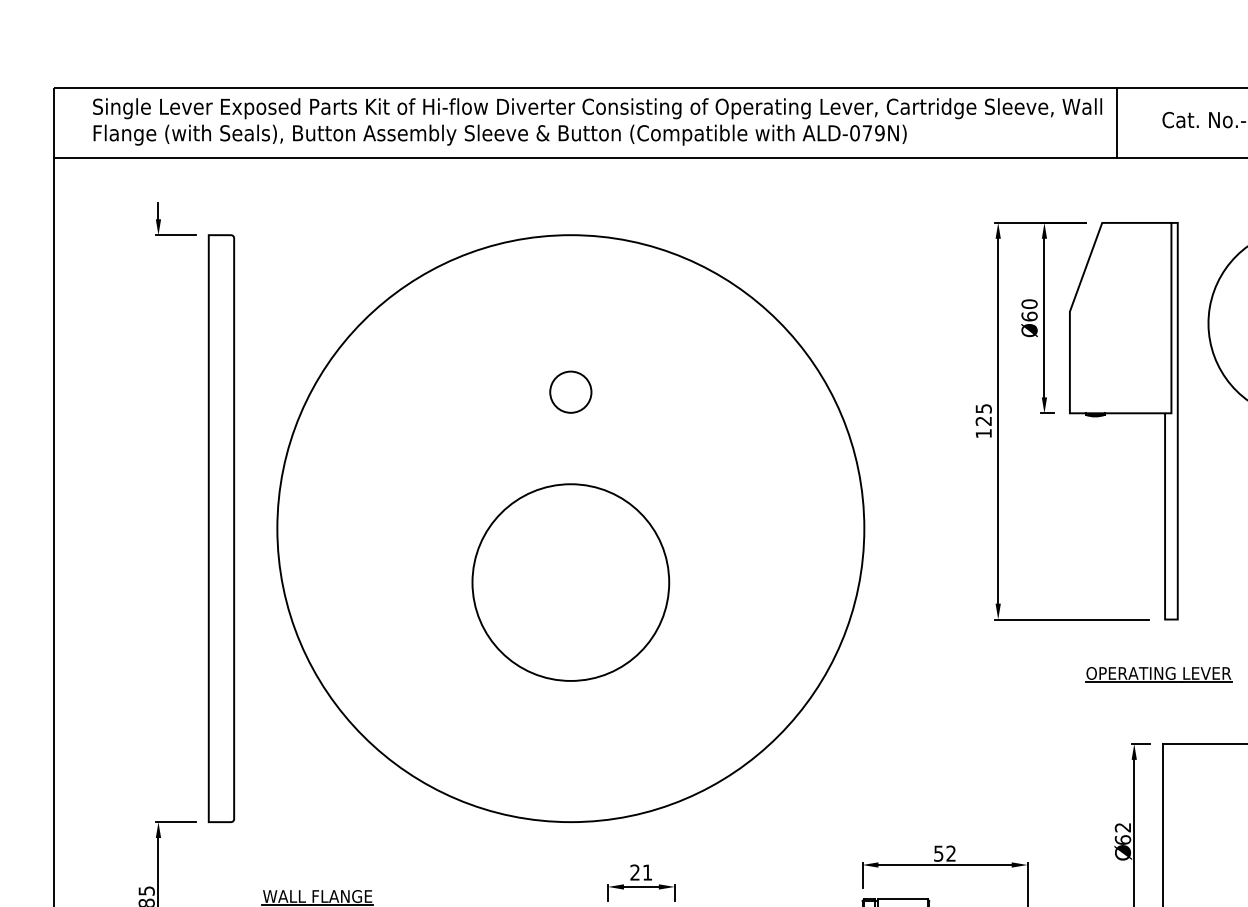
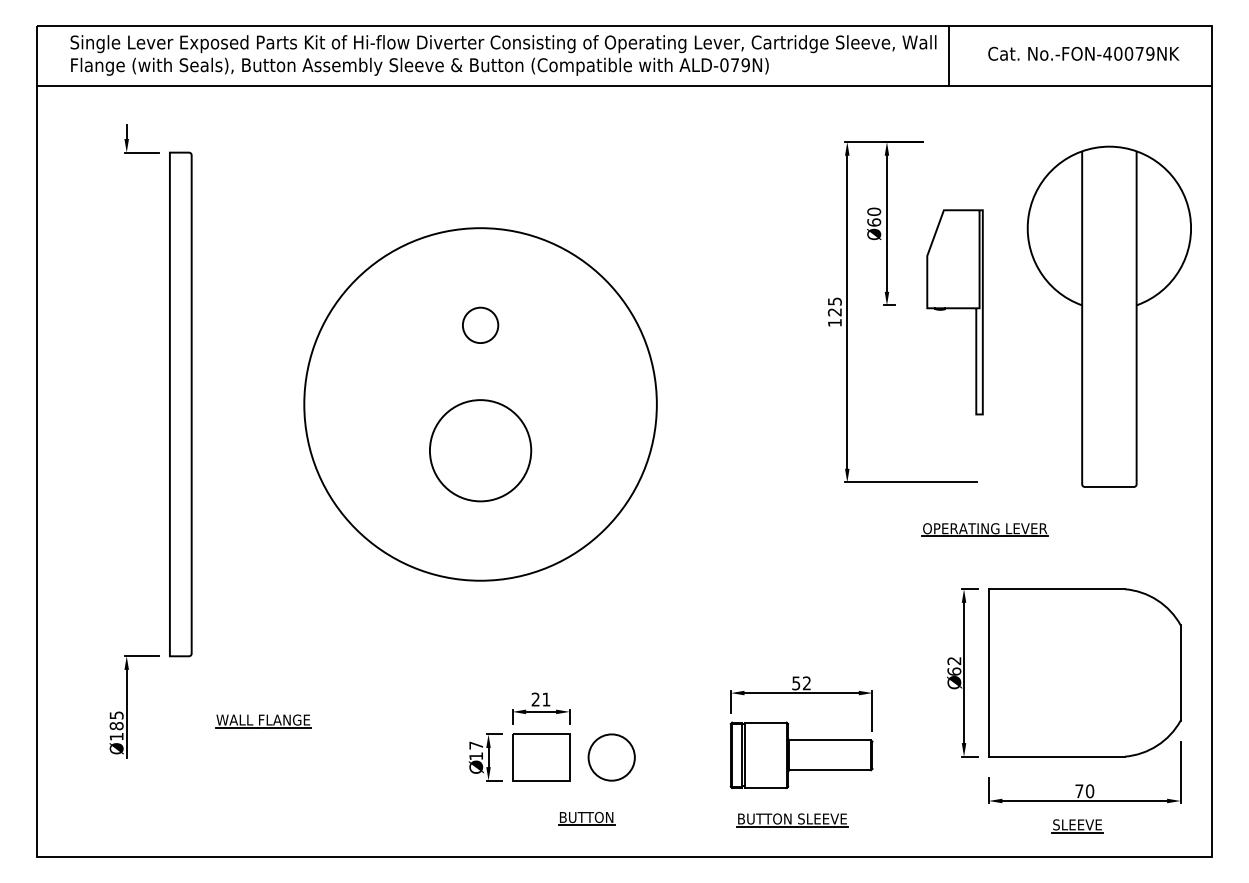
circle: (570, 391) -> (480, 324), moved
part: (1123, 421) -> (954, 312), size x0.6
circle: (570, 528) -> (480, 404), size x0.7
circle: (570, 582) -> (480, 450), size x0.6

